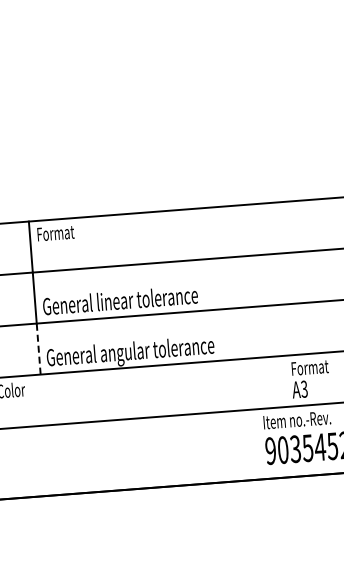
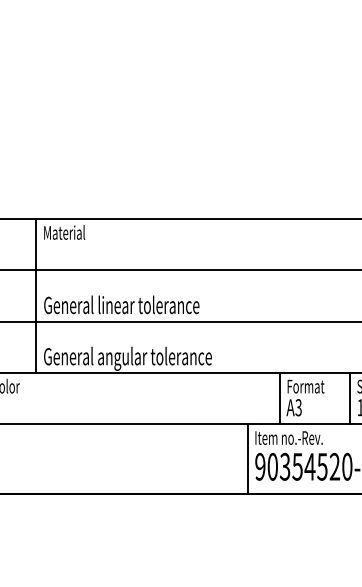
text: (58, 232) -> (65, 232), Format -> Material
line: (38, 349) -> (36, 347), dashed -> solid
line: (284, 381) -> (279, 398), added
line: (257, 444) -> (247, 459), added

